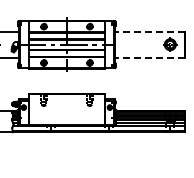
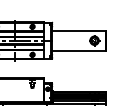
line: (149, 31) -> (78, 30), dashed -> solid
line: (149, 57) -> (78, 50), dashed -> solid

